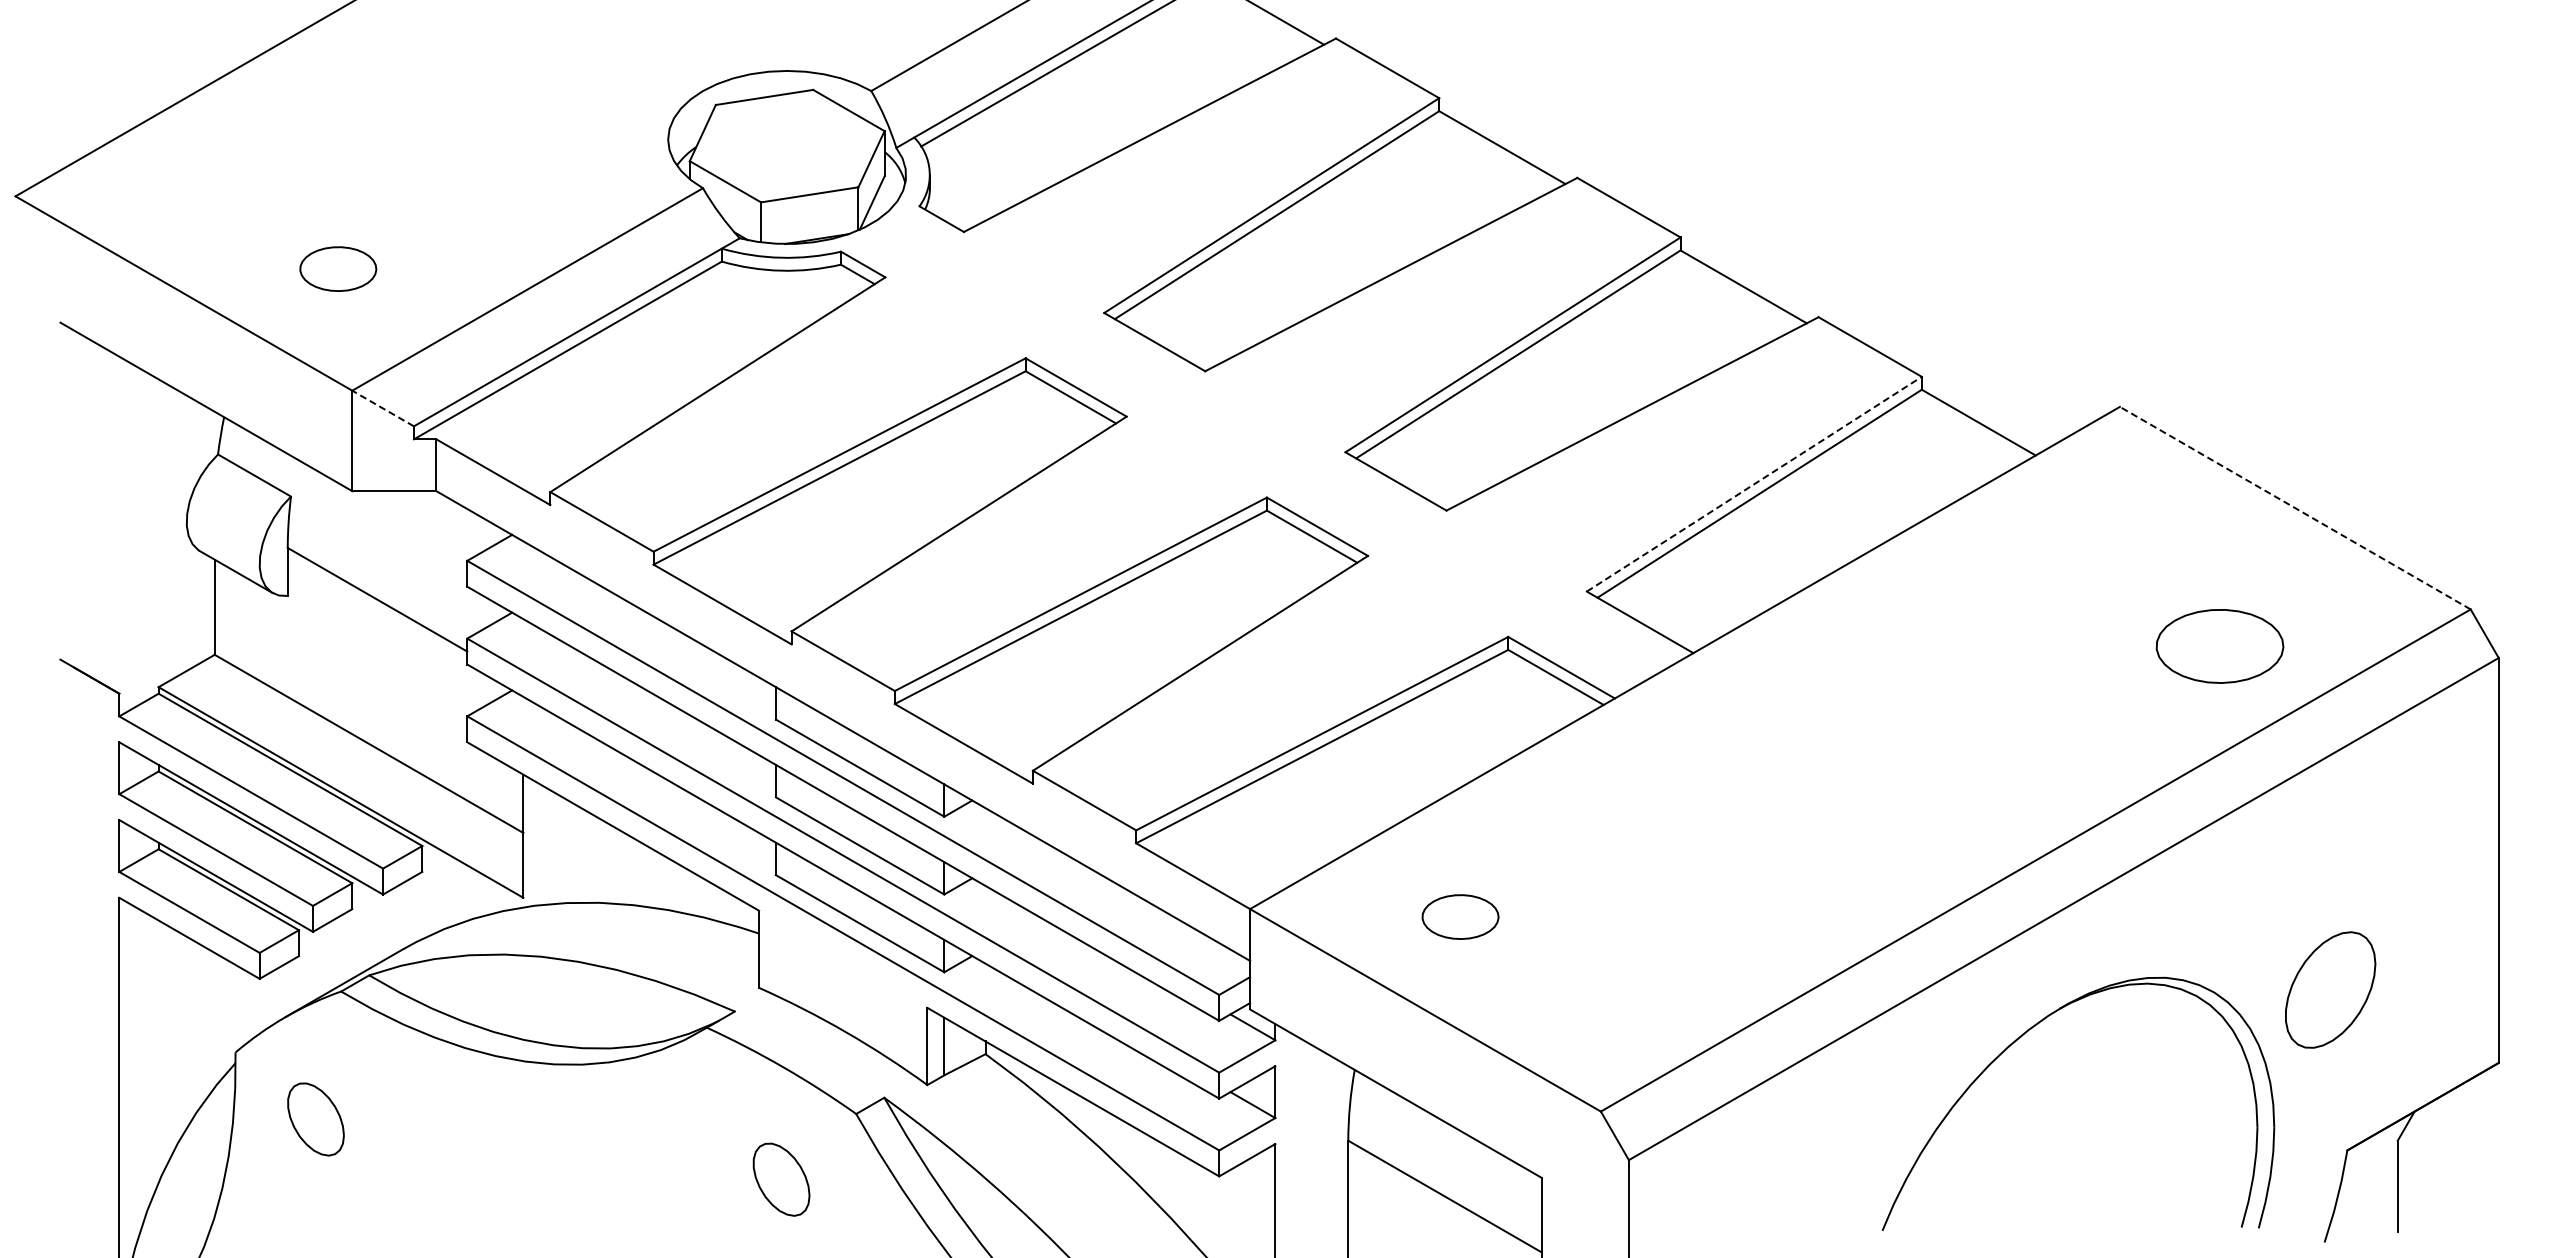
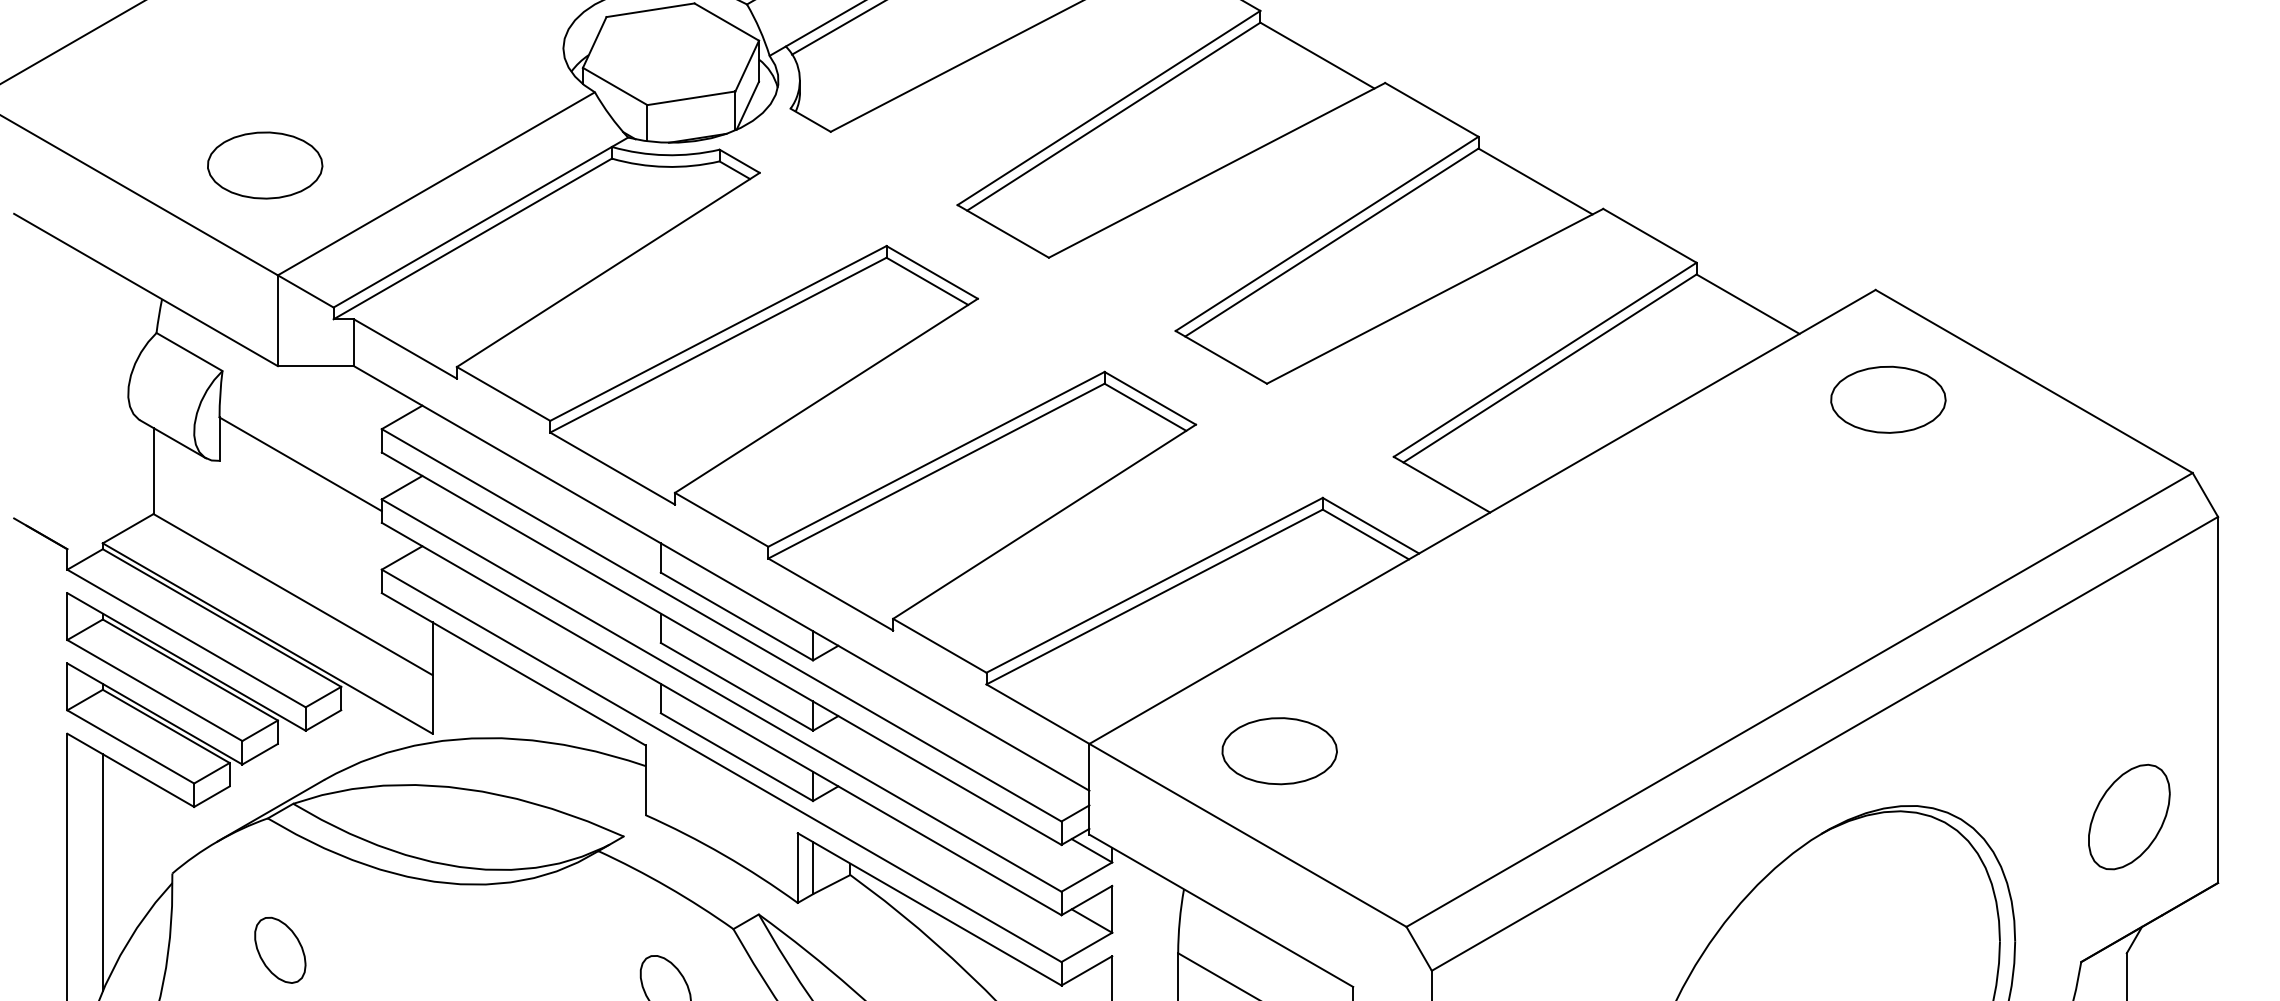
part: (338, 268) -> (265, 164), size x1.67
line: (383, 408) -> (306, 291), dashed -> solid
line: (1754, 484) -> (1545, 360), dashed -> solid
line: (2295, 508) -> (2034, 381), dashed -> solid
part: (2219, 646) -> (1887, 399), moved
part: (1460, 916) -> (1279, 750), size x1.67
part: (2330, 989) -> (2129, 816), moved
line: (158, 1051) -> (102, 872), added
part: (315, 1119) -> (279, 950), moved

